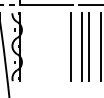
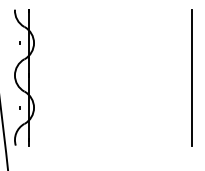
line: (70, 47) -> (131, 78), removed
line: (81, 47) -> (153, 78), removed
line: (89, 47) -> (169, 78), removed

